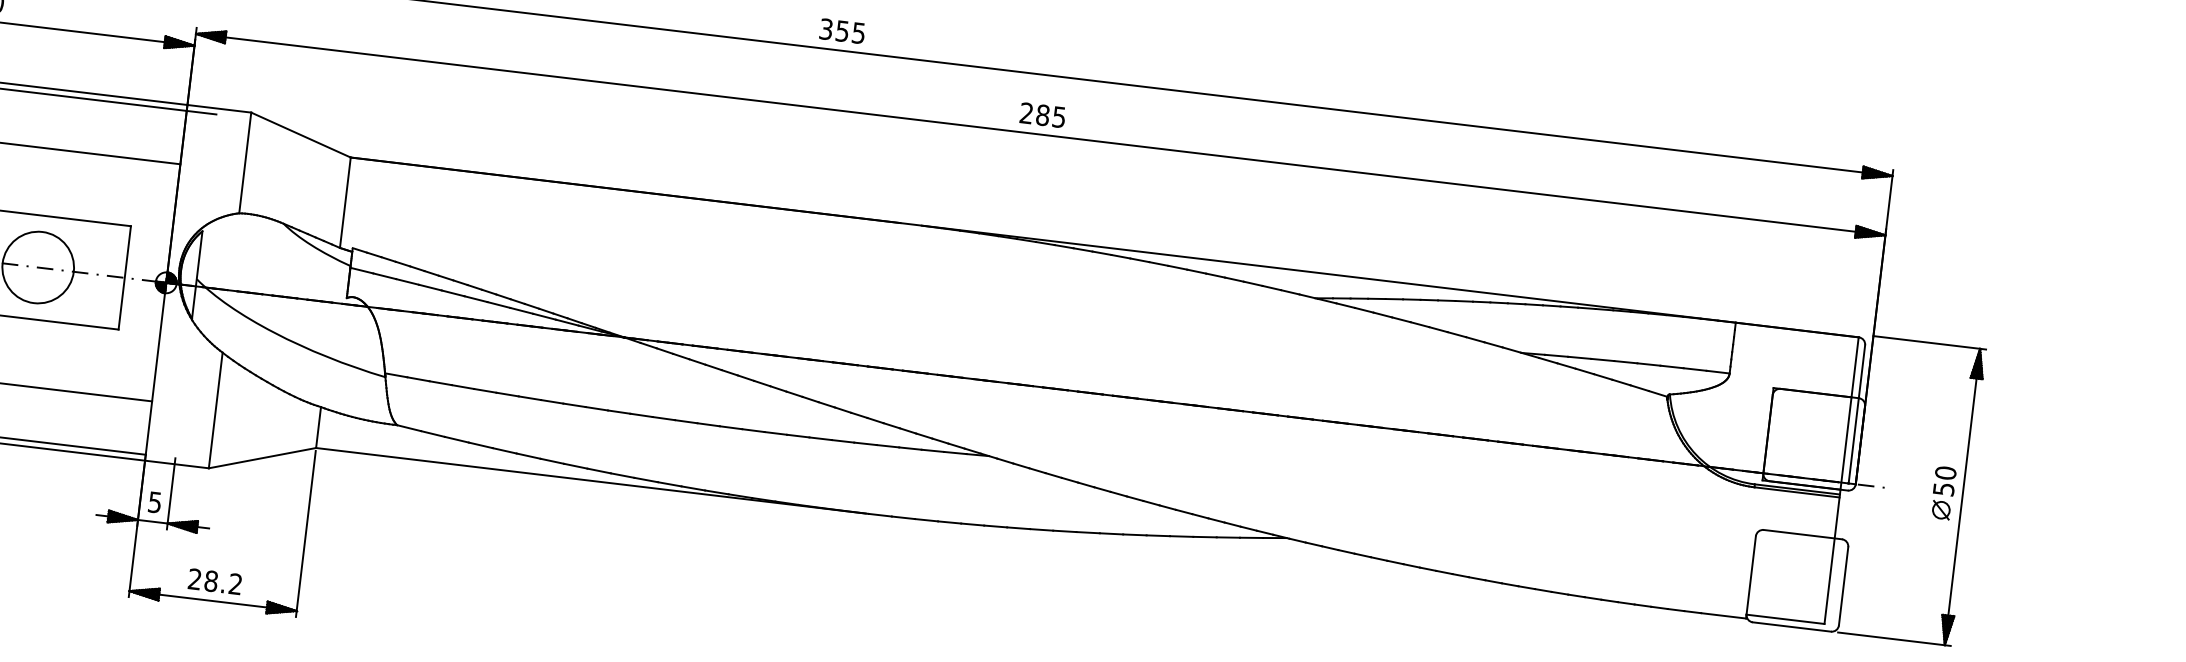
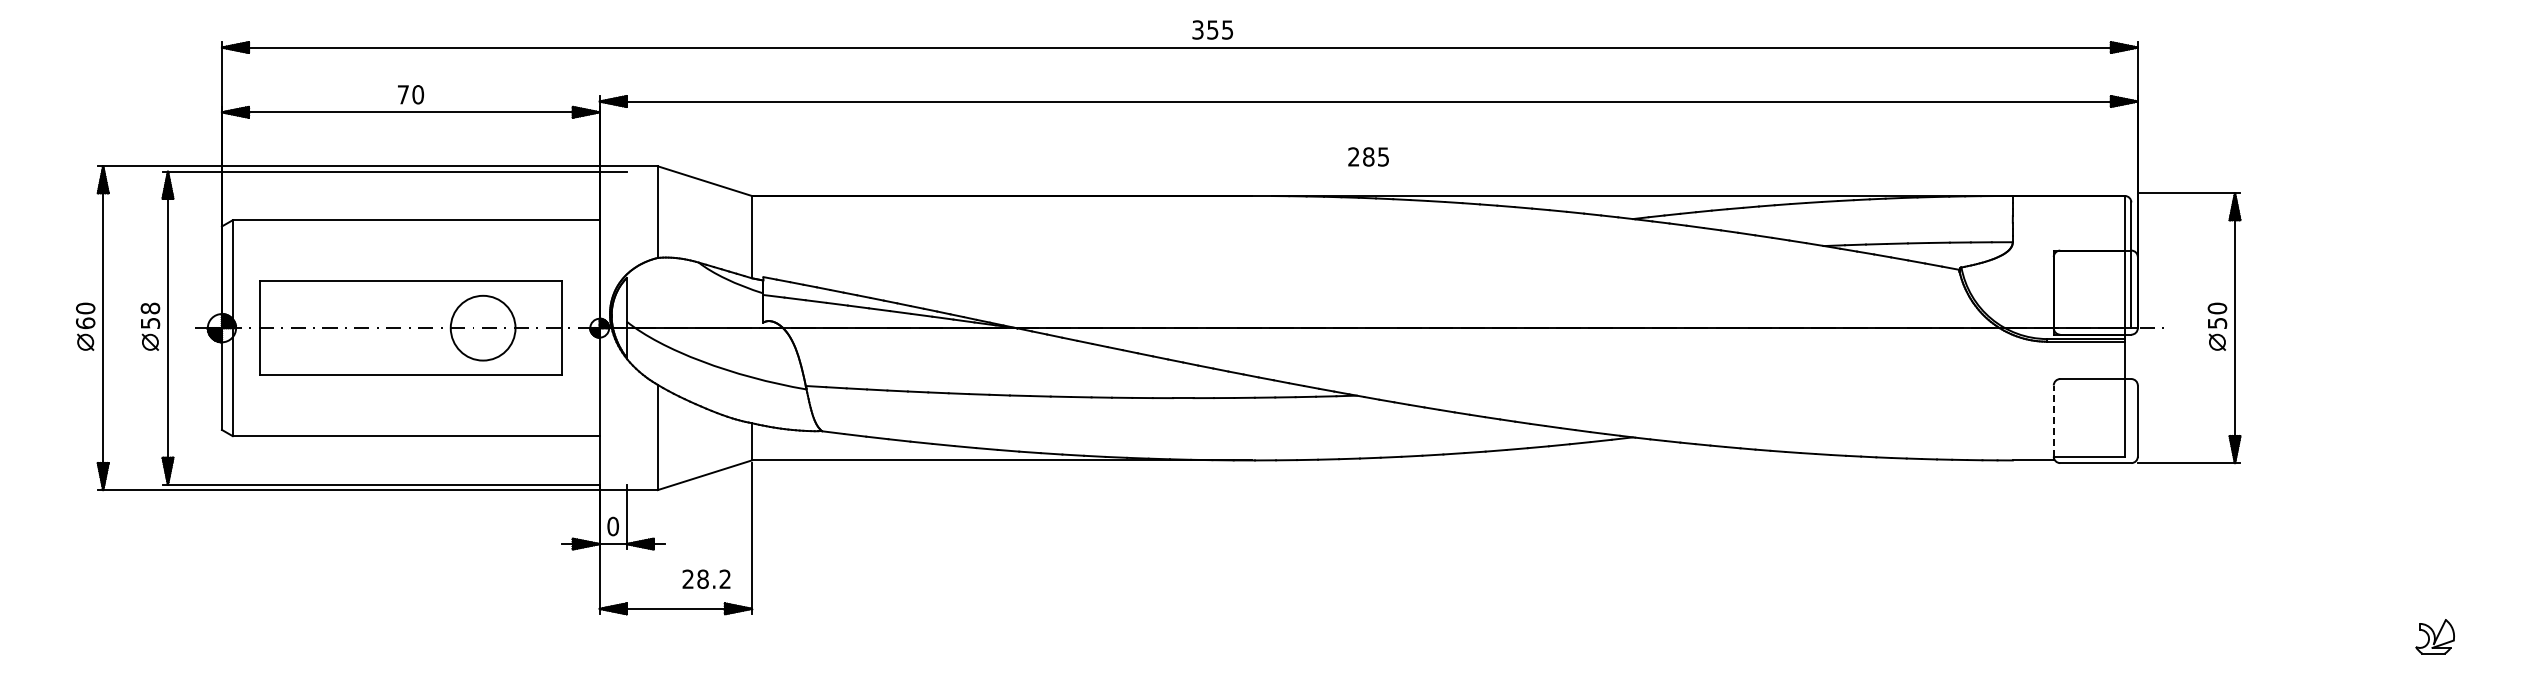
text: (842, 30) -> (1212, 29), moved
text: (1042, 114) -> (1368, 156), moved
text: (154, 502) -> (612, 526), 5 -> 0
line: (1750, 575) -> (2053, 421), solid -> dashed
text: (215, 580) -> (706, 578), moved

